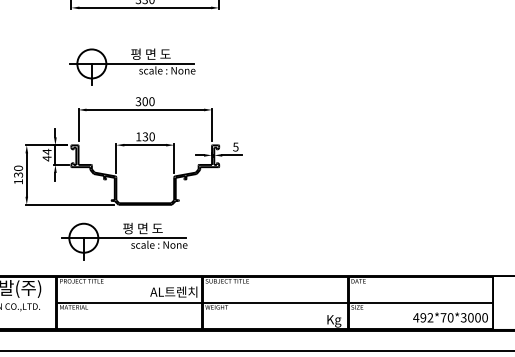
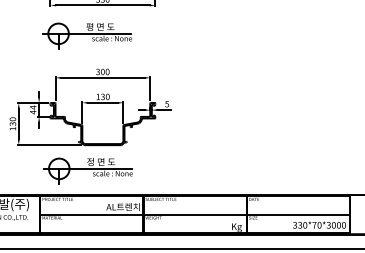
part: (132, 66) -> (87, 35), moved
text: (127, 227) -> (90, 161), 평 면 도 -> 정 면 도
text: (423, 317) -> (300, 225), 492*70*3000 -> 330*70*3000

